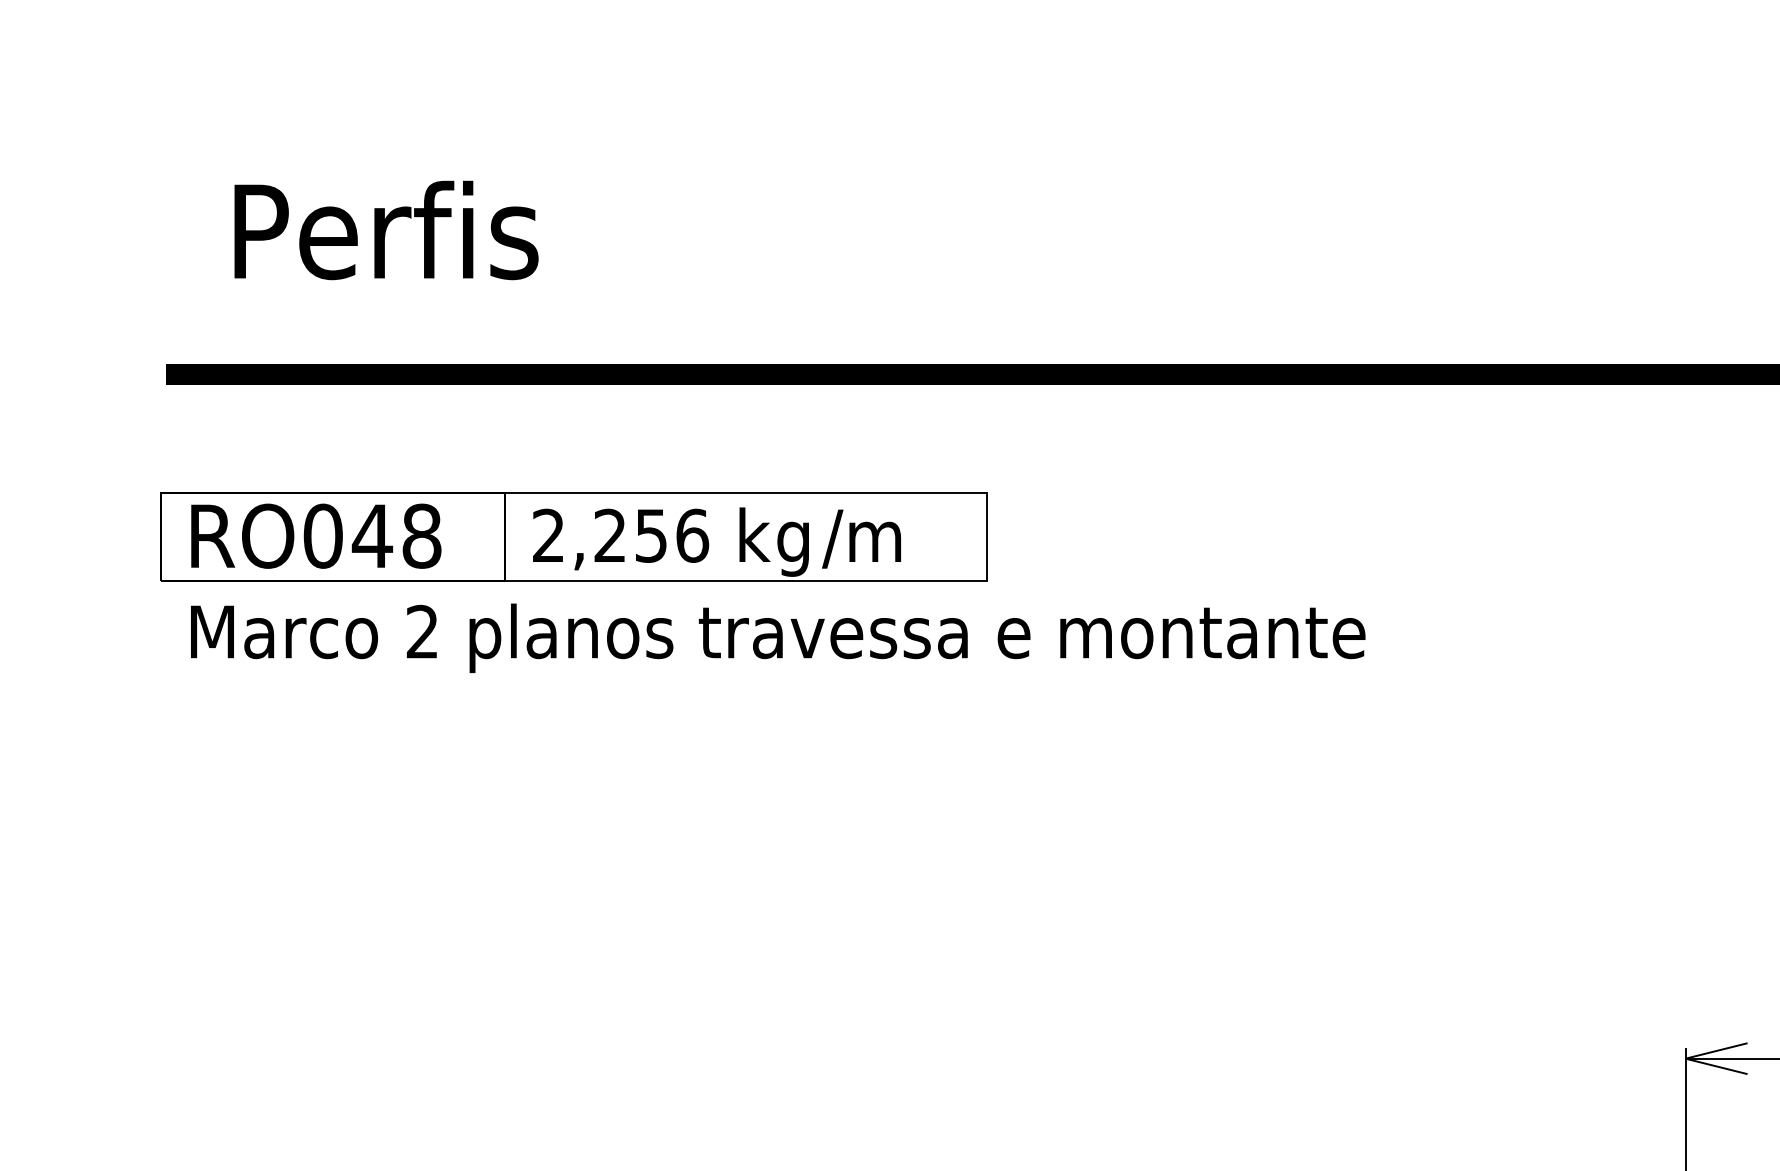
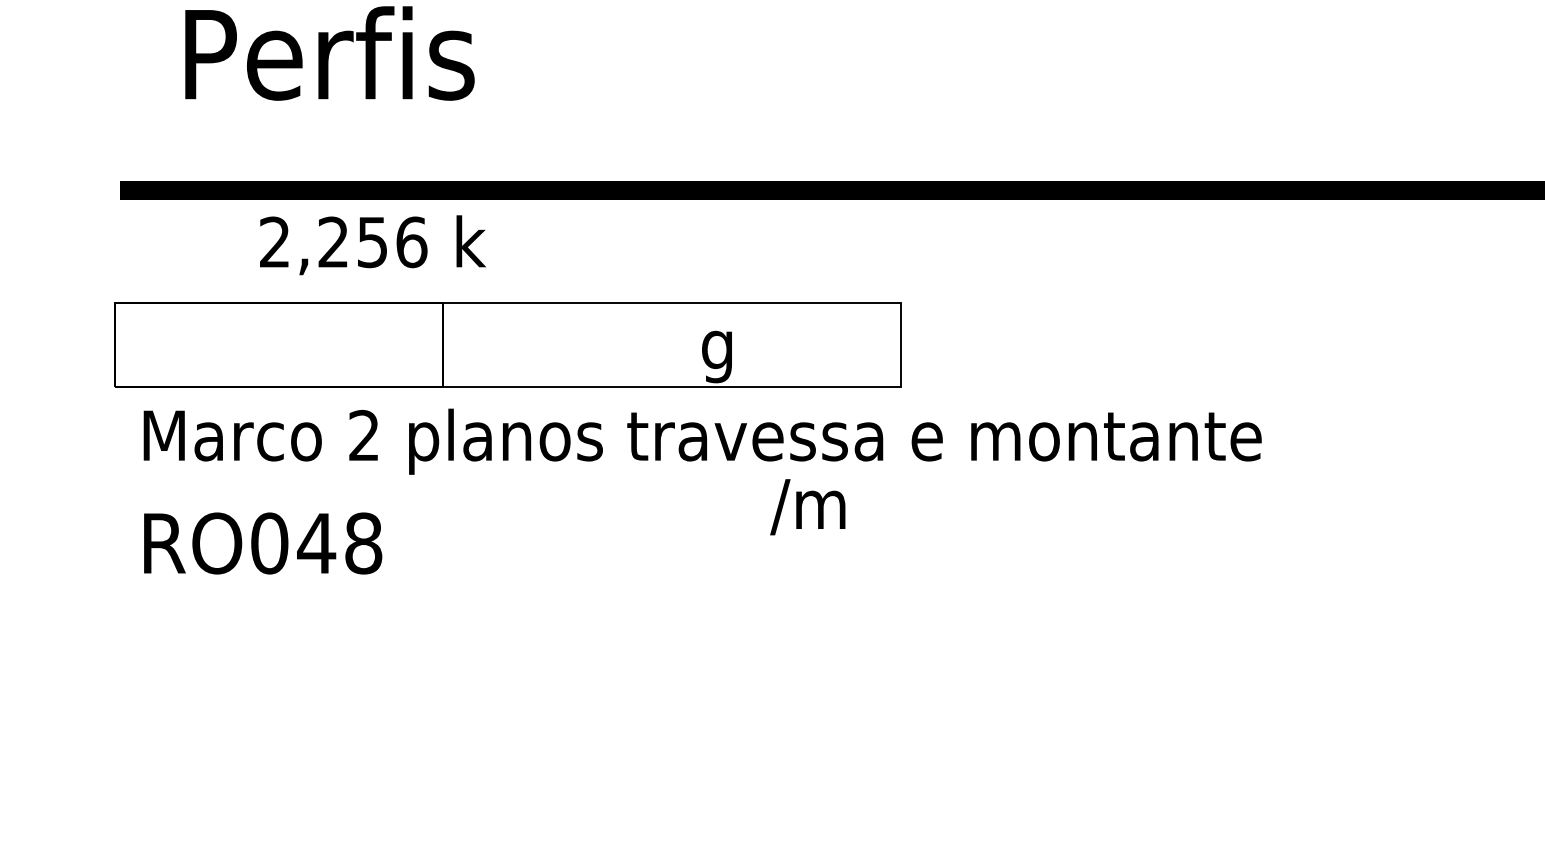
text: (316, 535) -> (263, 542), moved
text: (651, 538) -> (372, 244), moved
text: (861, 538) -> (807, 506), moved

